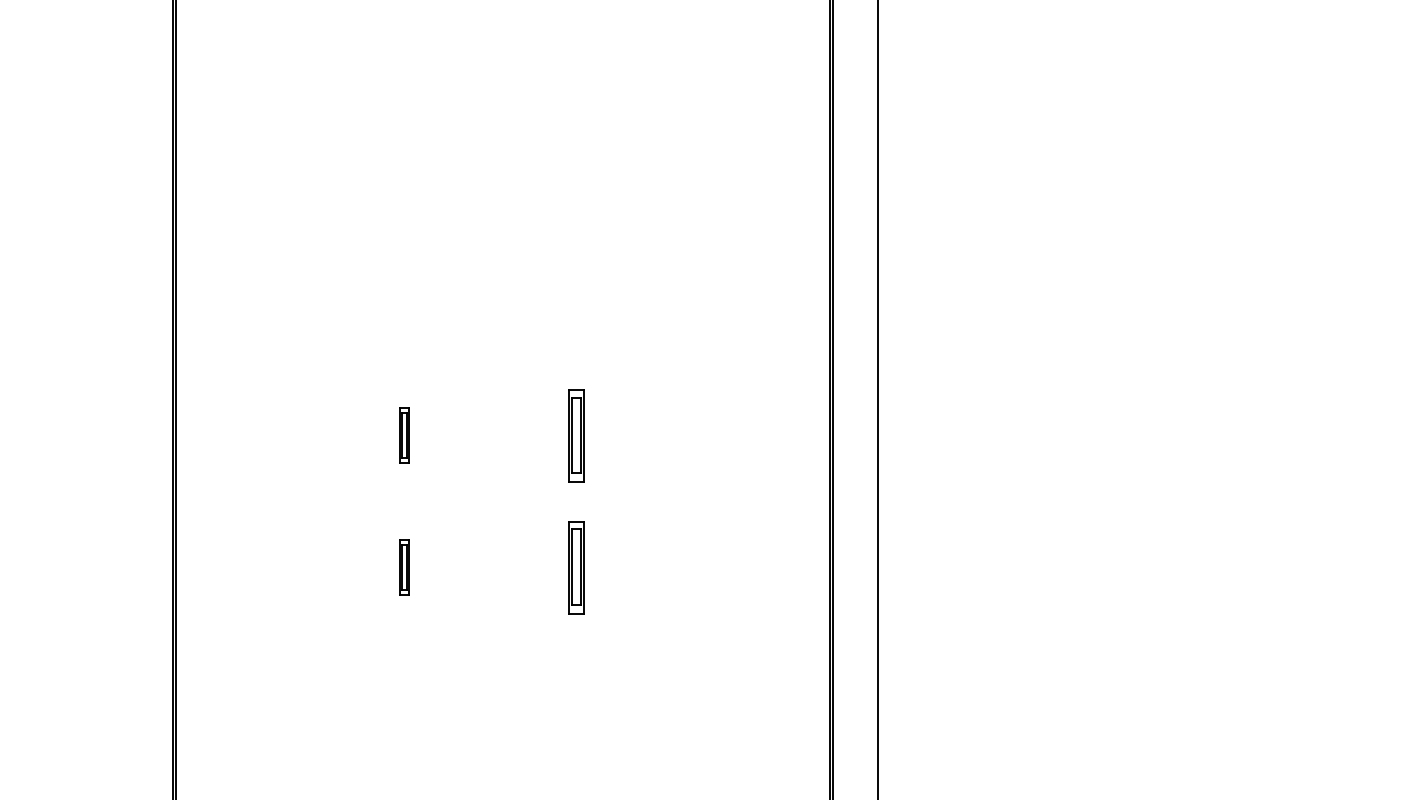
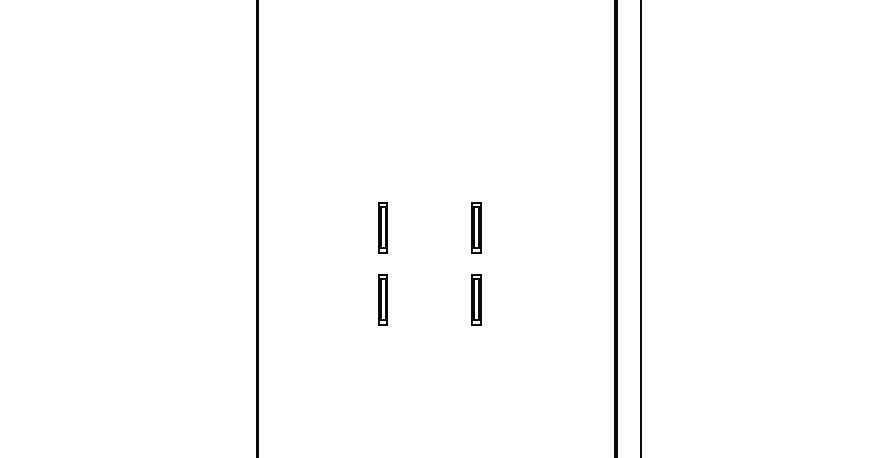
part: (403, 434) -> (382, 227), size x1.67
part: (403, 566) -> (382, 299), size x1.67

